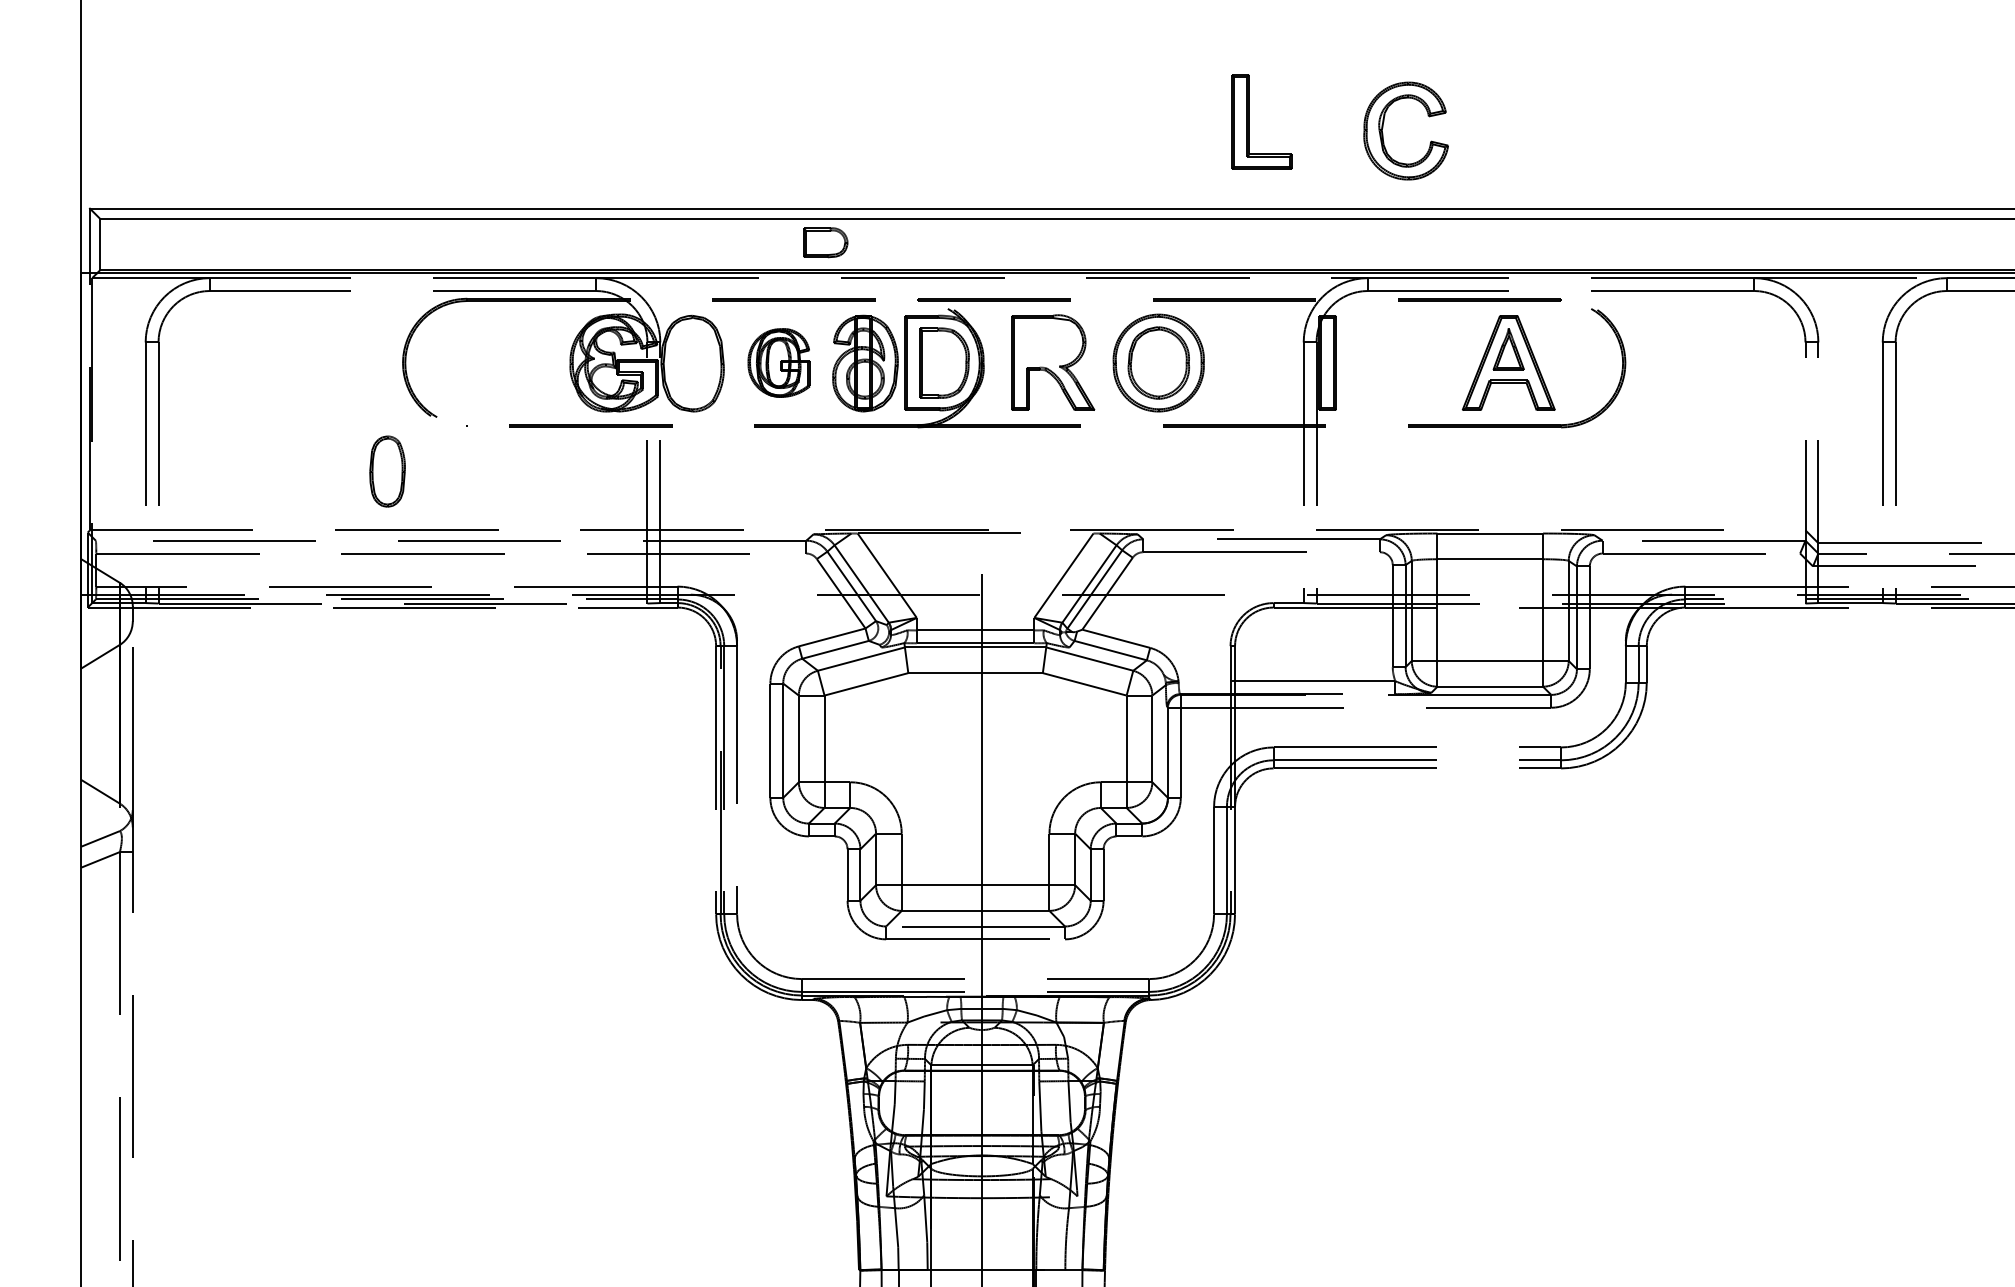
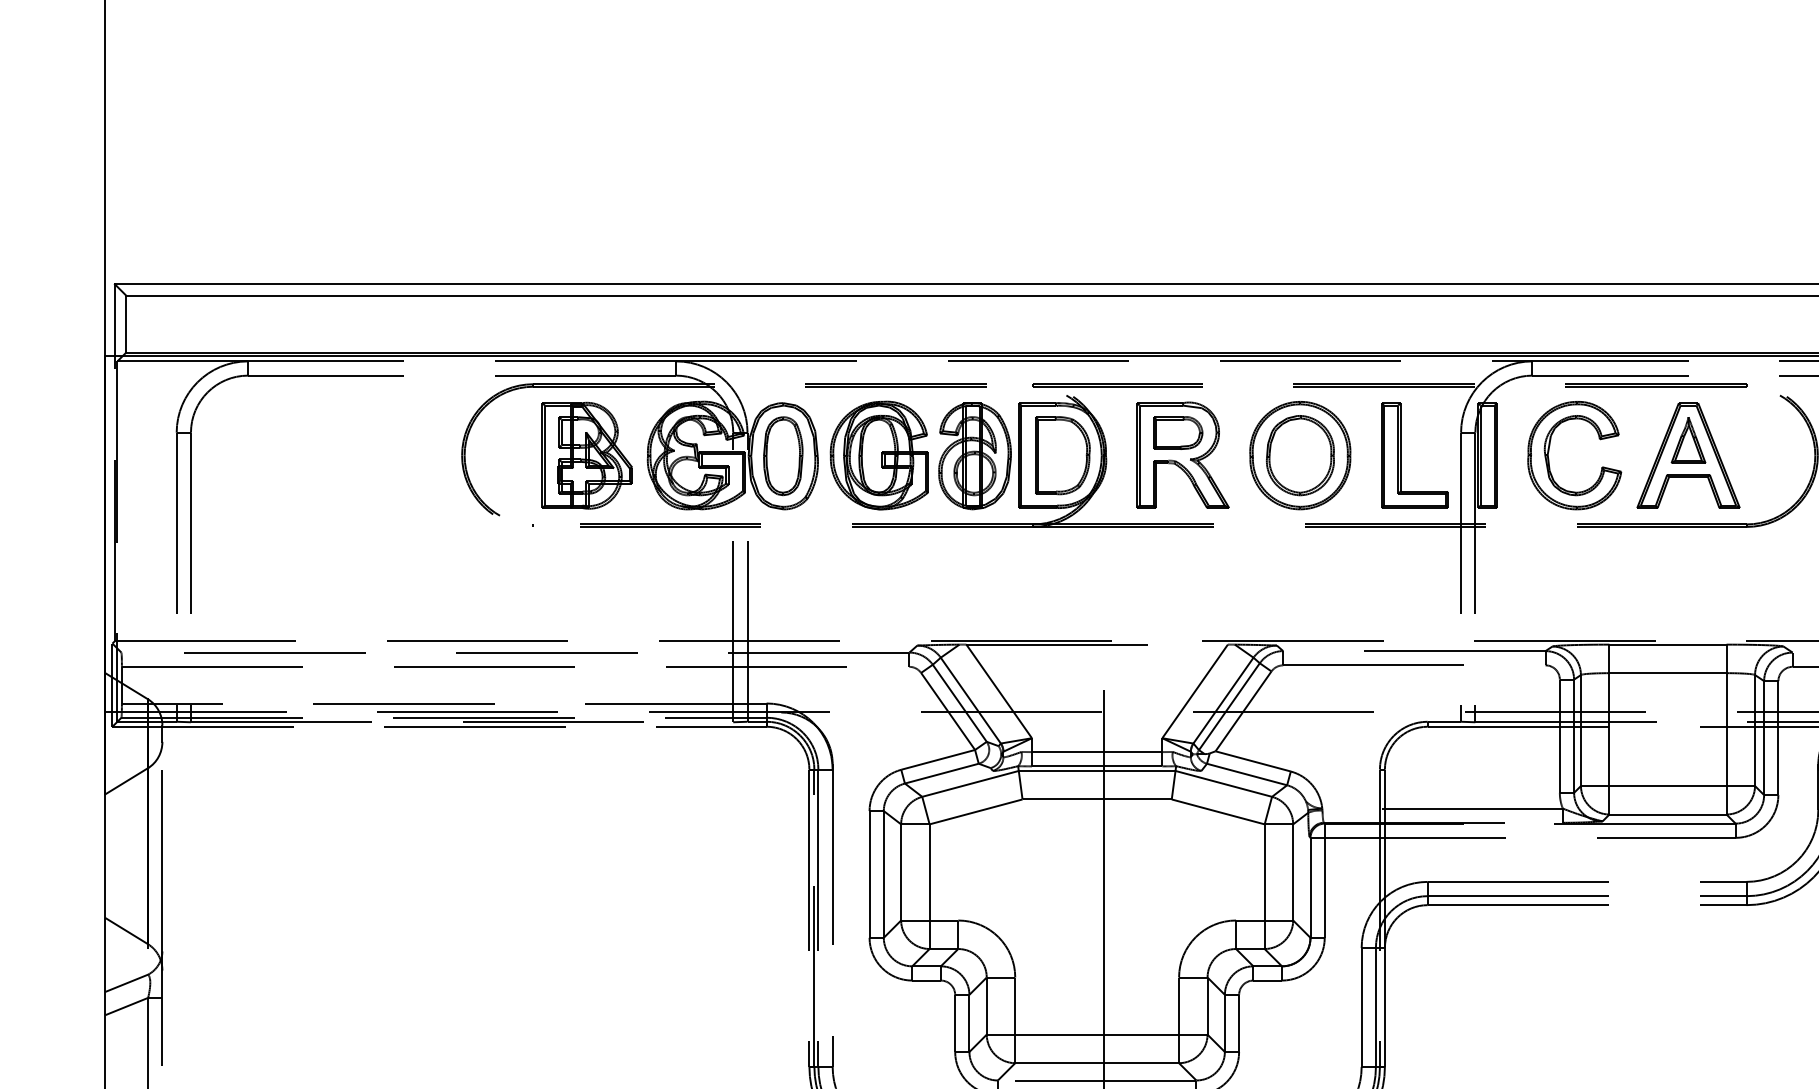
part: (1249, 121) -> (1400, 454), moved
part: (1383, 128) -> (1549, 452), moved
part: (825, 242) -> (1178, 432), moved
part: (515, 362) -> (586, 454), added
part: (778, 362) -> (878, 454), size x1.43
part: (387, 471) -> (783, 456), moved

